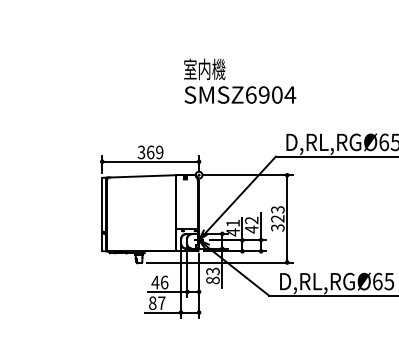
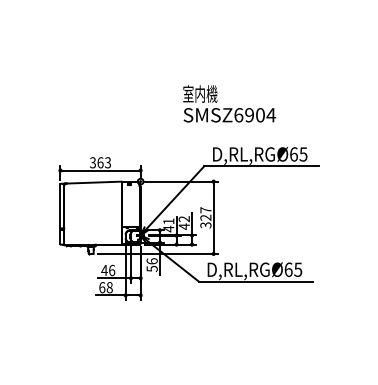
text: (239, 80) -> (229, 103), moved
text: (160, 152) -> (108, 162), 369 -> 363
text: (277, 210) -> (205, 210), 323 -> 327
text: (212, 275) -> (151, 264), 83 -> 56
text: (156, 303) -> (105, 287), 87 -> 68

